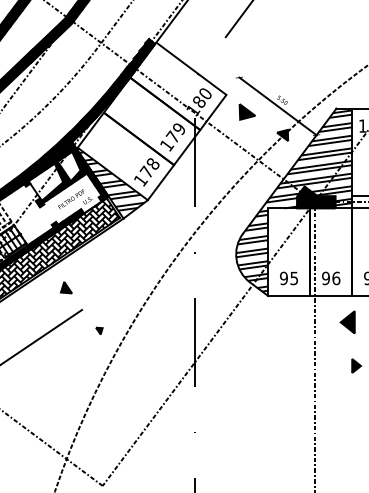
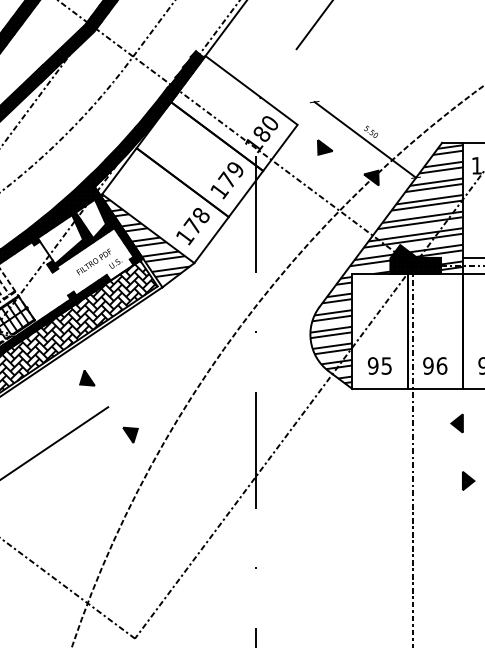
part: (247, 112) -> (325, 147), size x0.71
part: (347, 321) -> (456, 422), size x0.62
part: (99, 330) -> (130, 434), size x1.67

